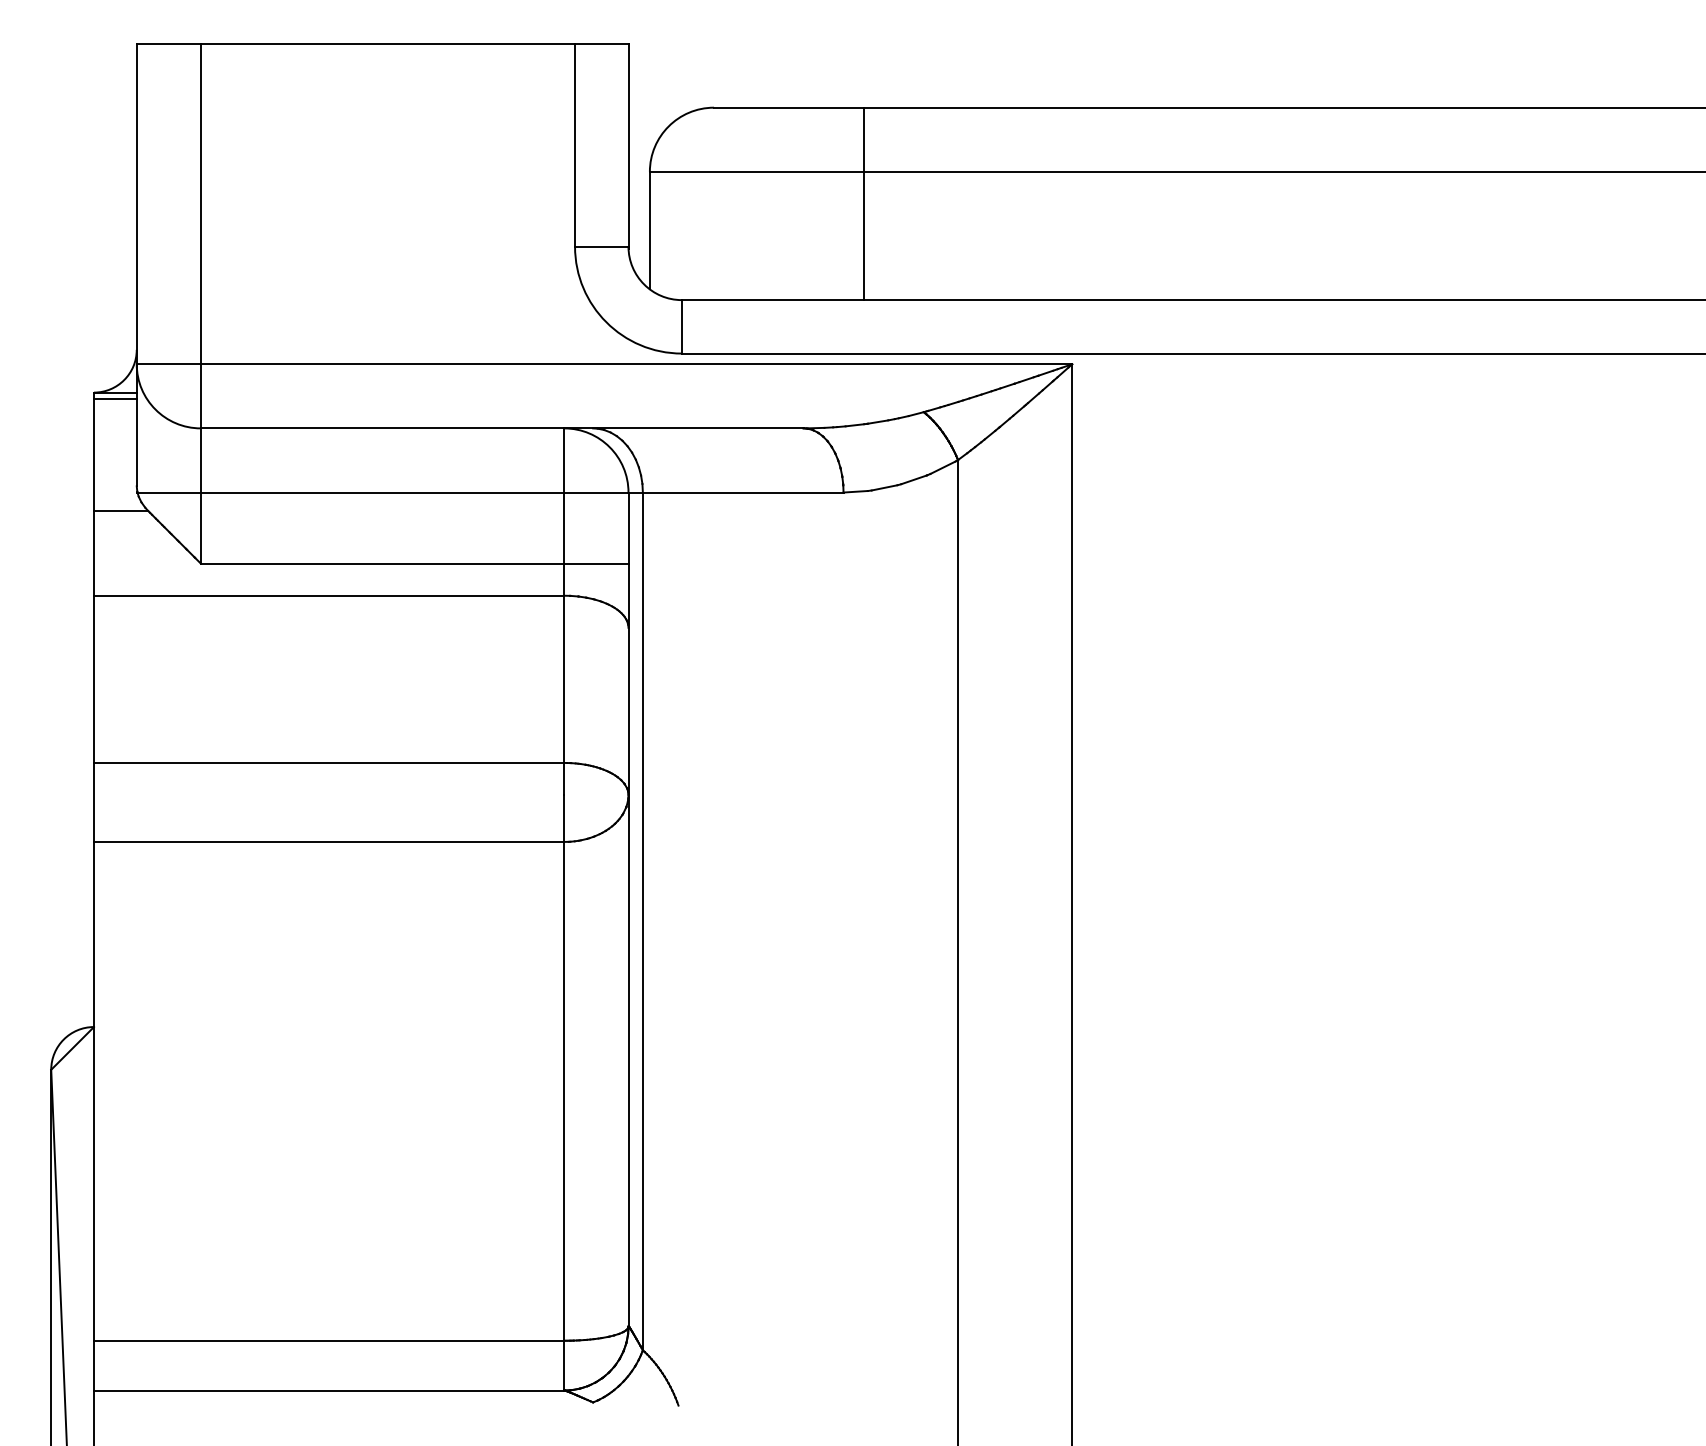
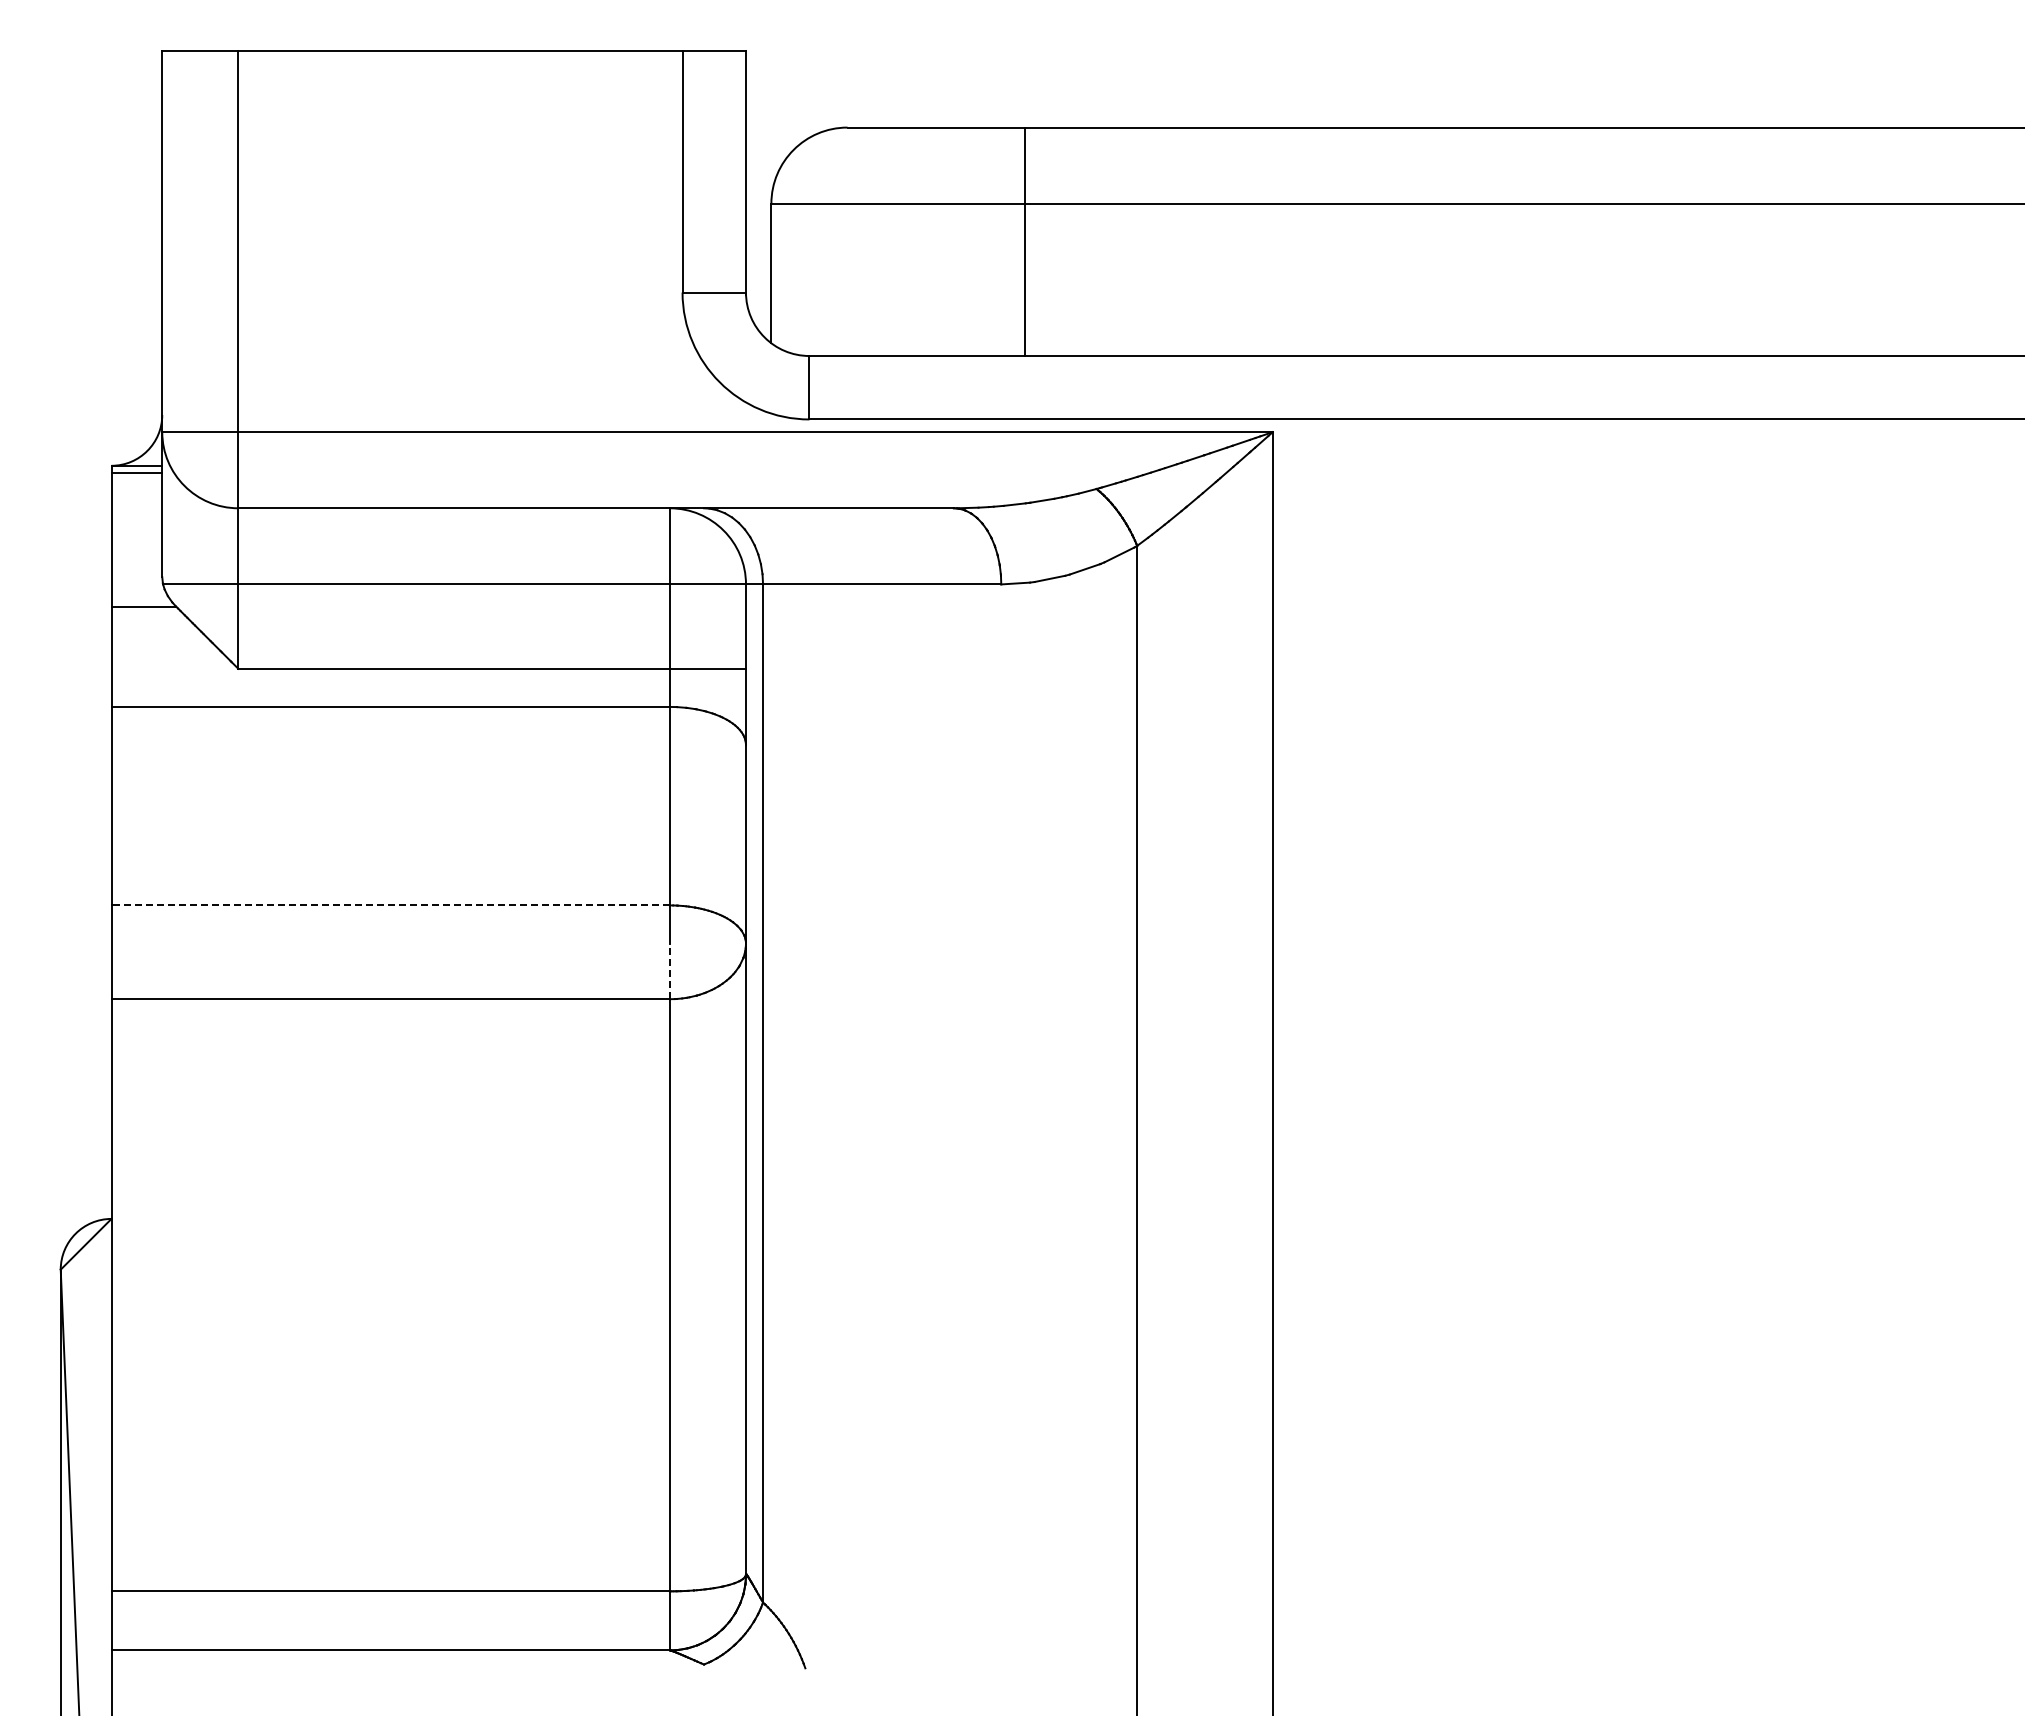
line: (329, 763) -> (390, 905), solid -> dashed
line: (564, 818) -> (669, 971), solid -> dashed

